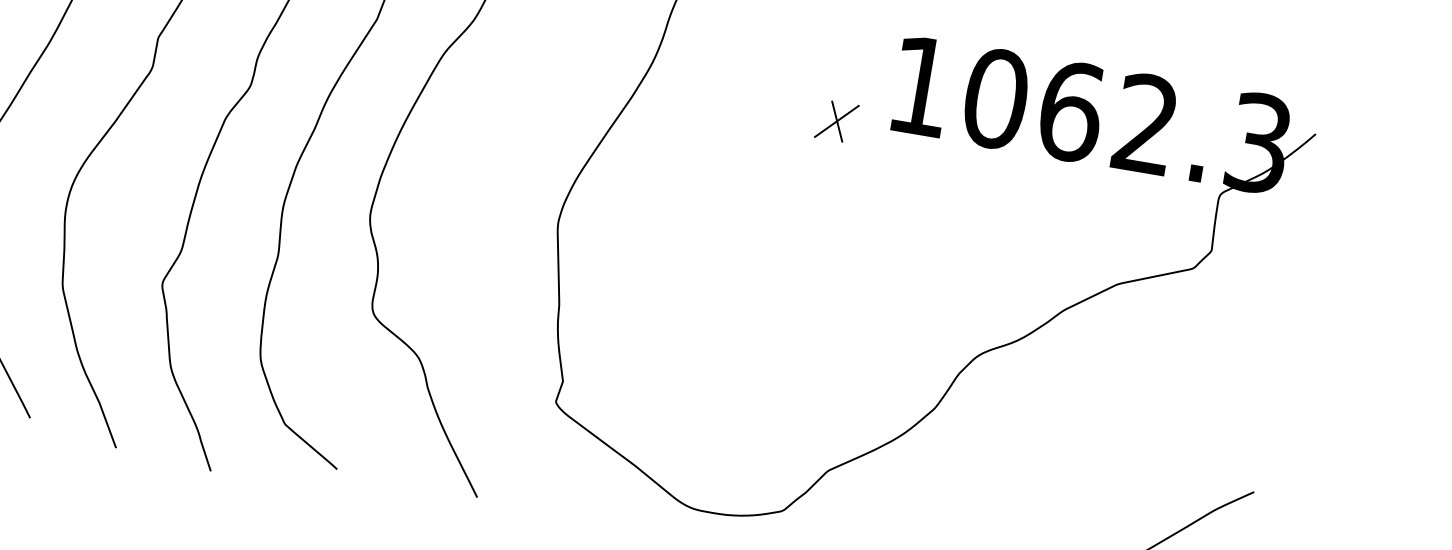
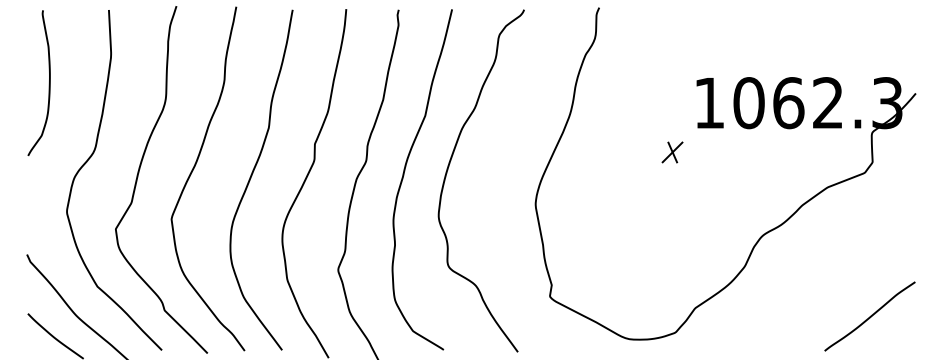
part: (836, 121) -> (672, 152), moved

